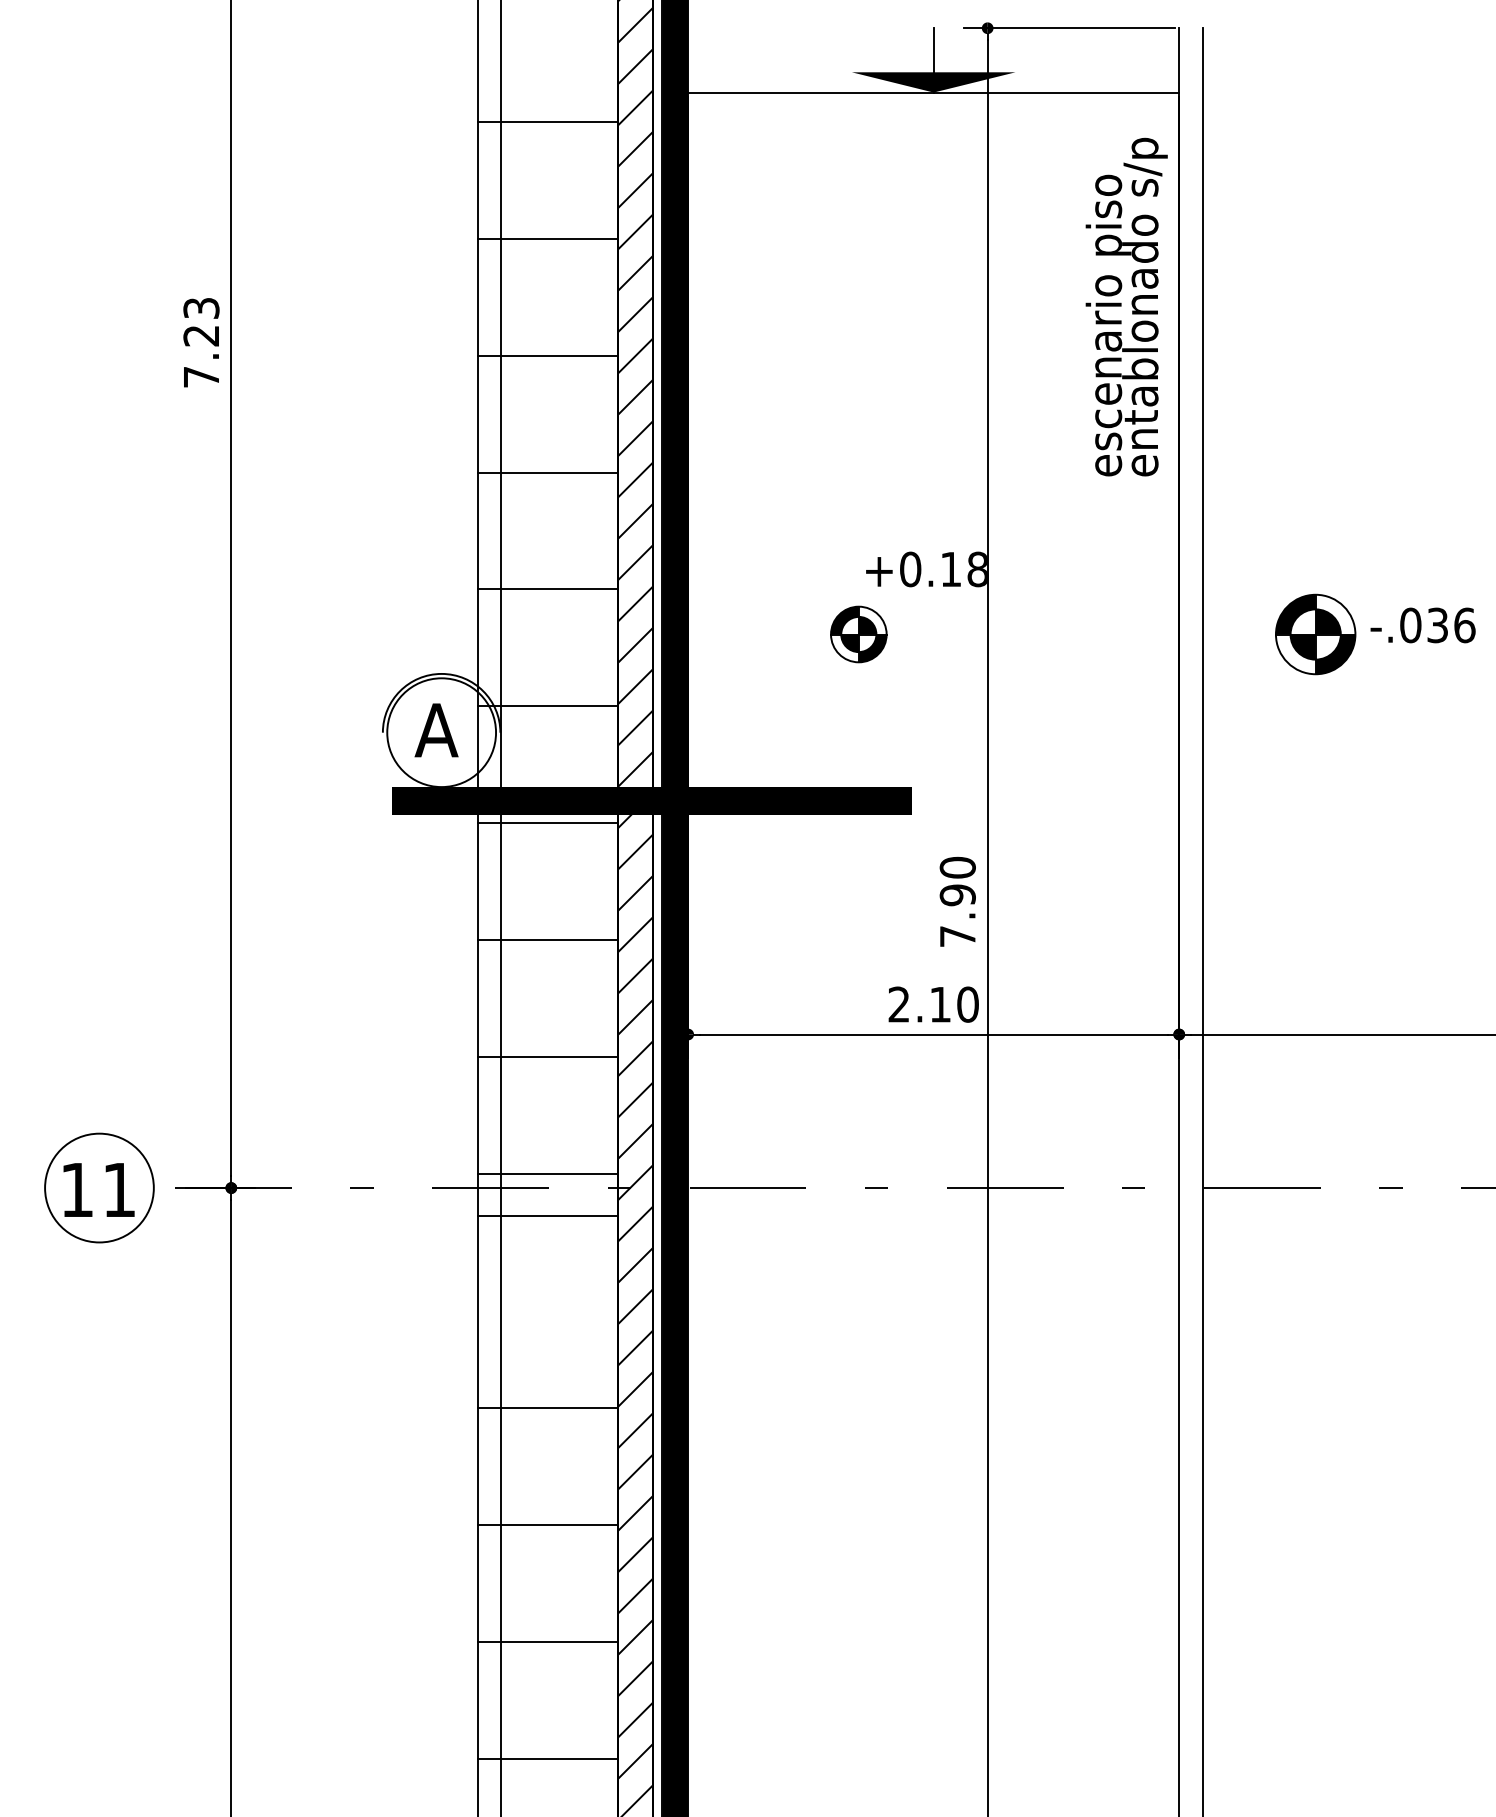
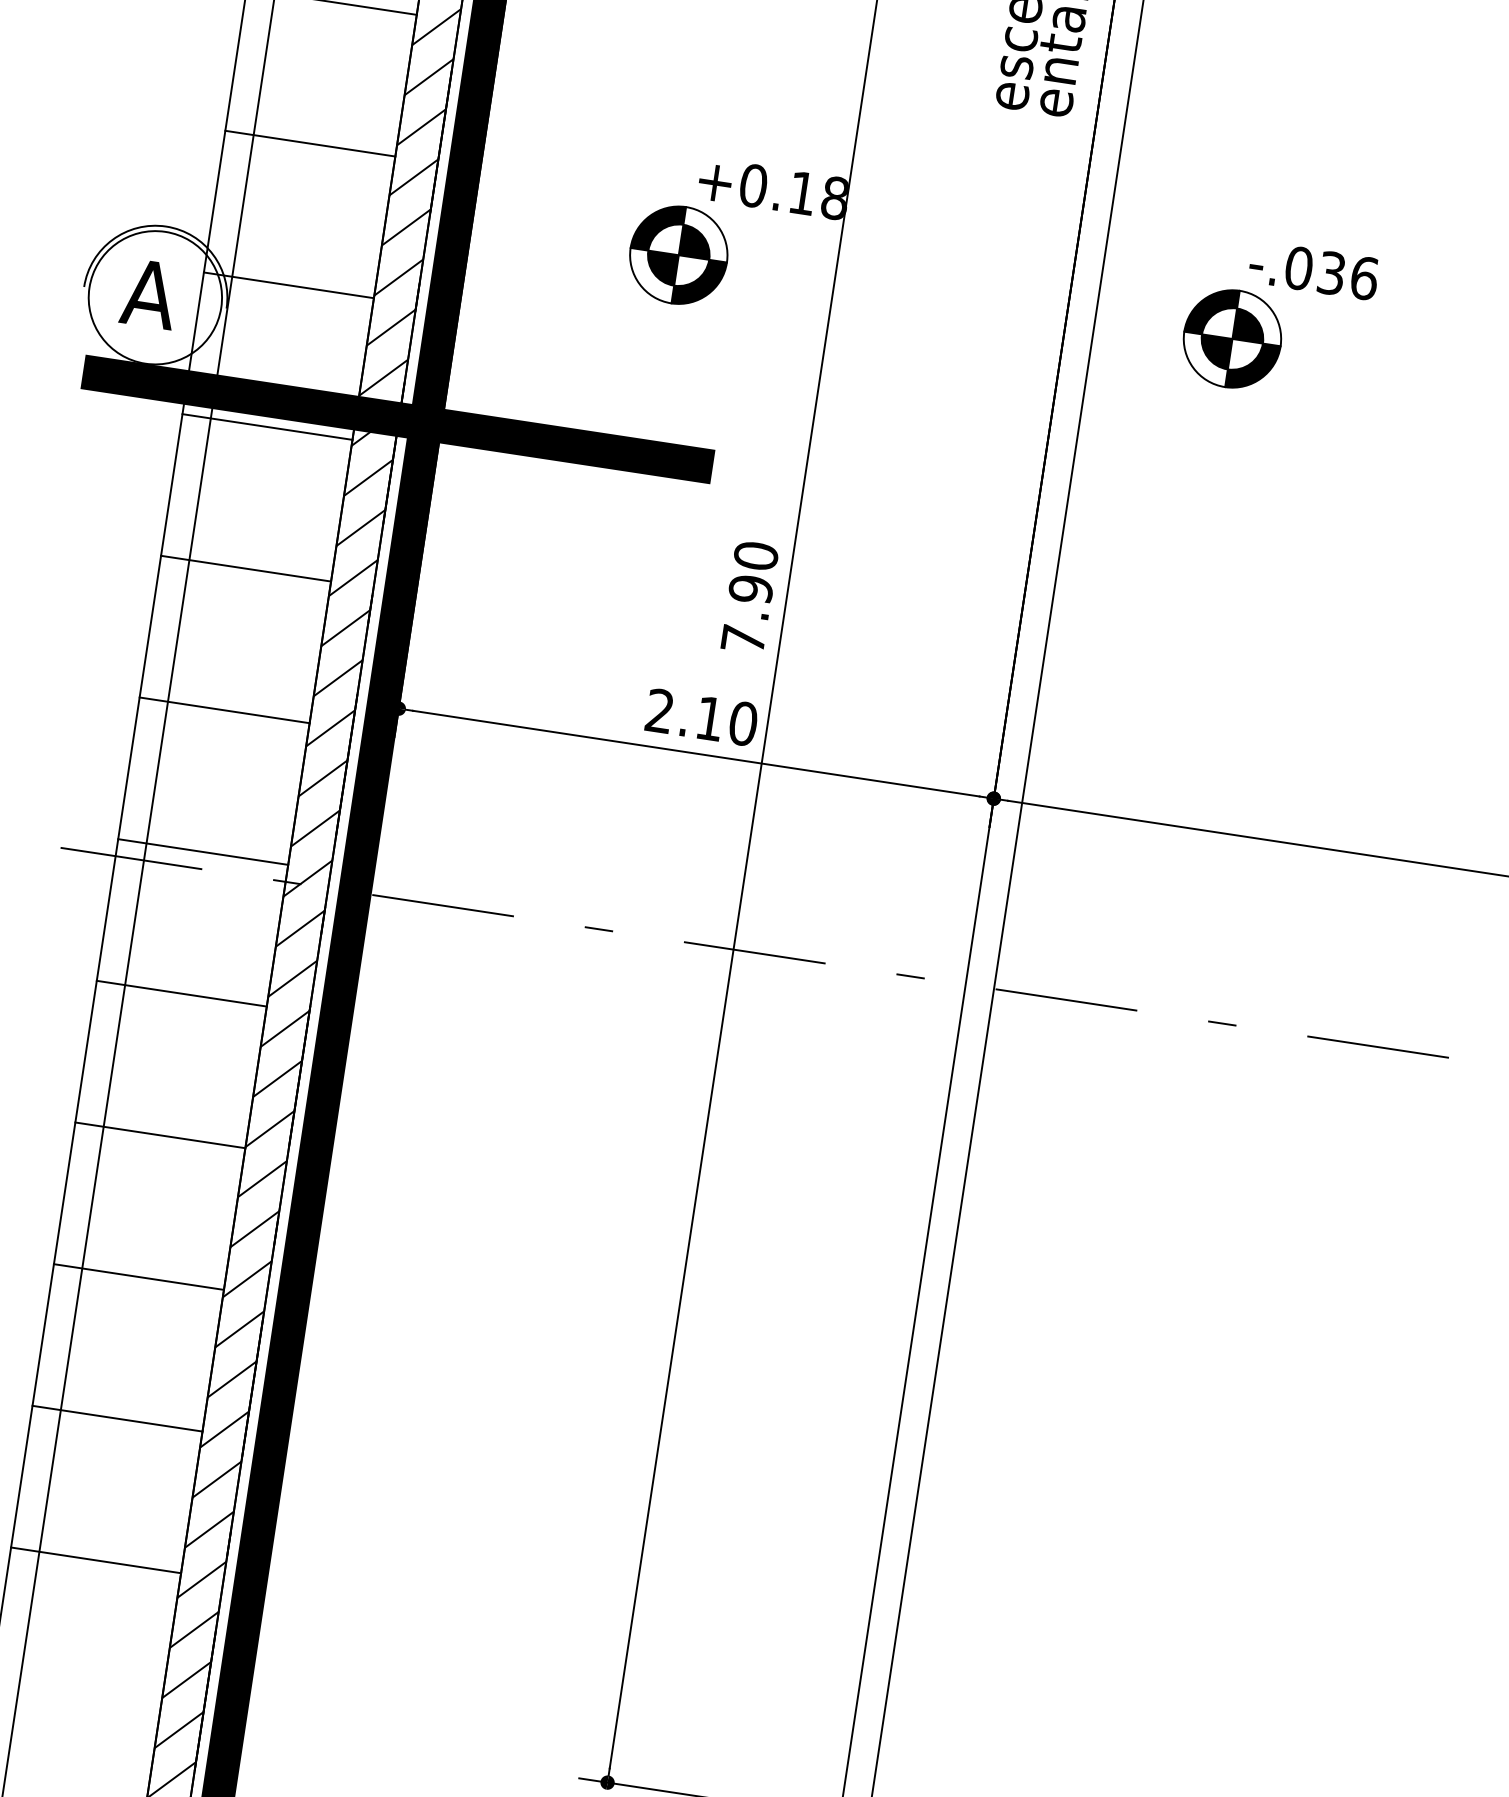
text: (1422, 625) -> (1313, 270), moved
part: (858, 634) -> (678, 255), size x1.43
line: (547, 1215) -> (181, 993), moved

